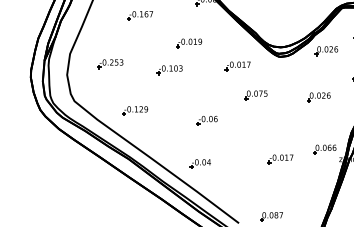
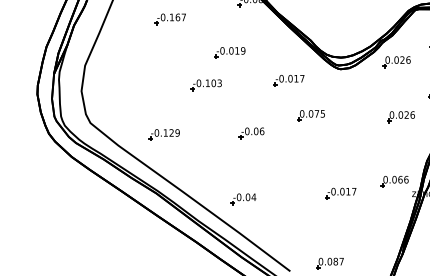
part: (110, 64) -> (134, 78), removed
part: (318, 97) -> (400, 117), moved
part: (206, 120) -> (250, 133), moved

